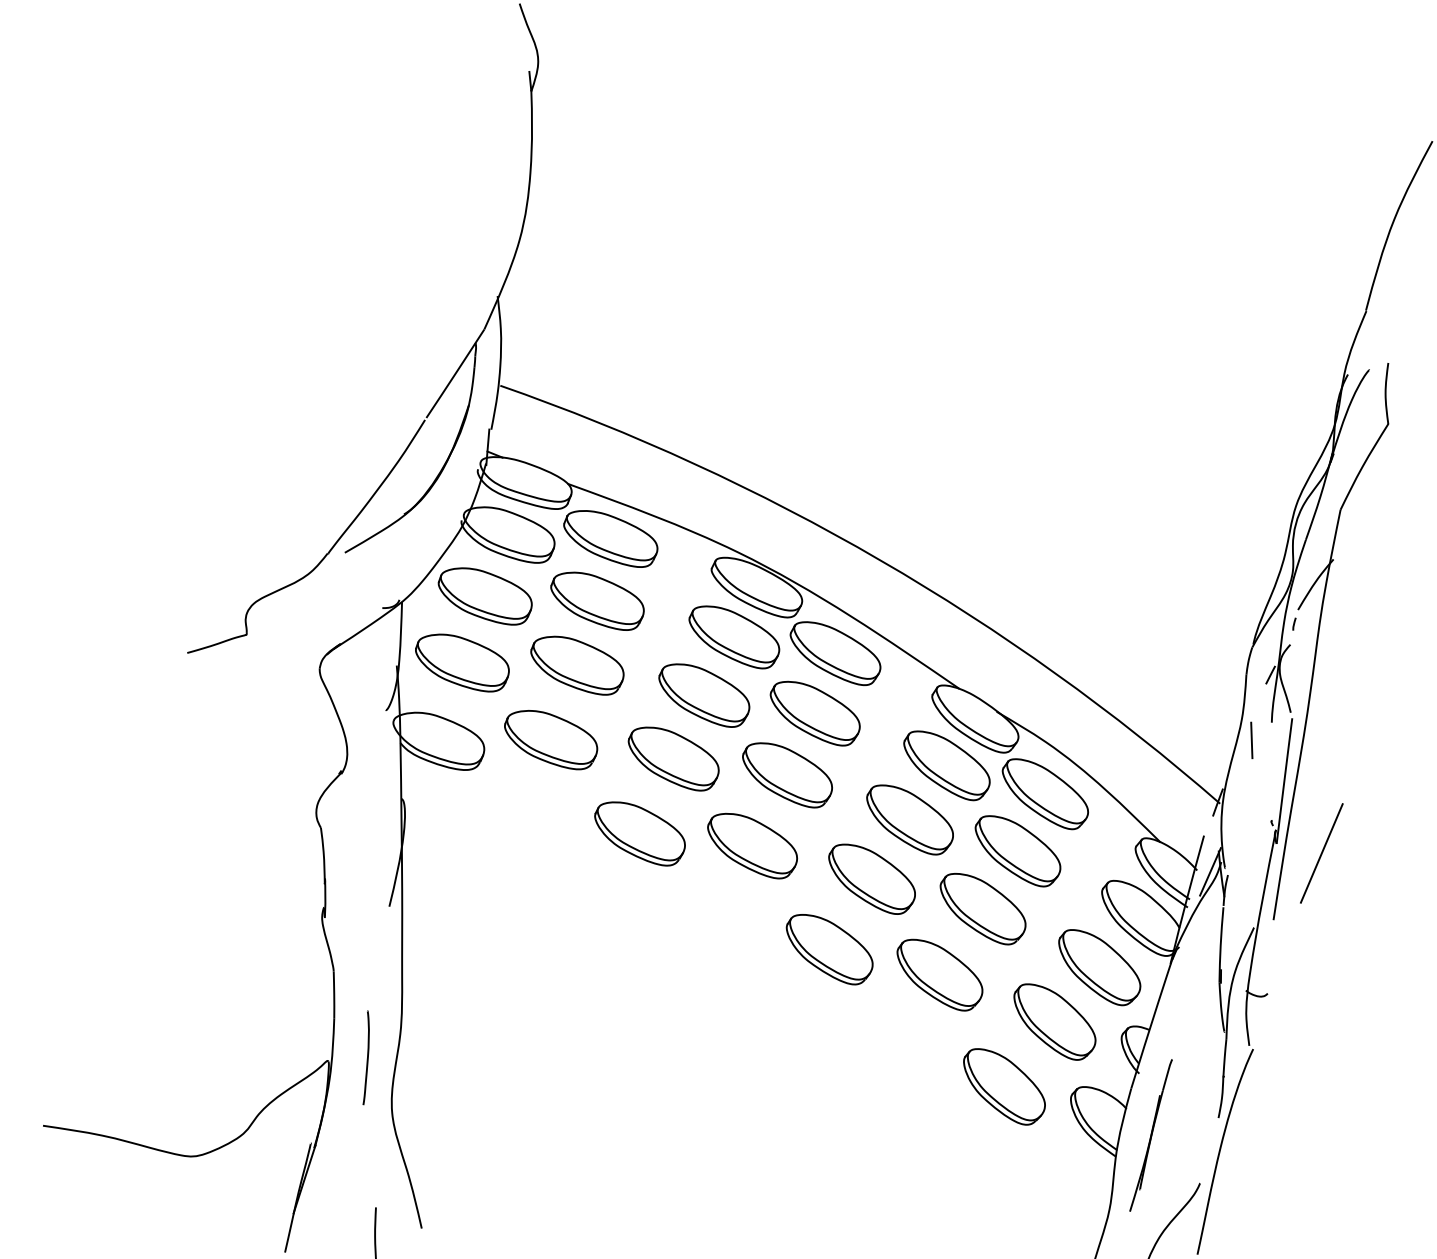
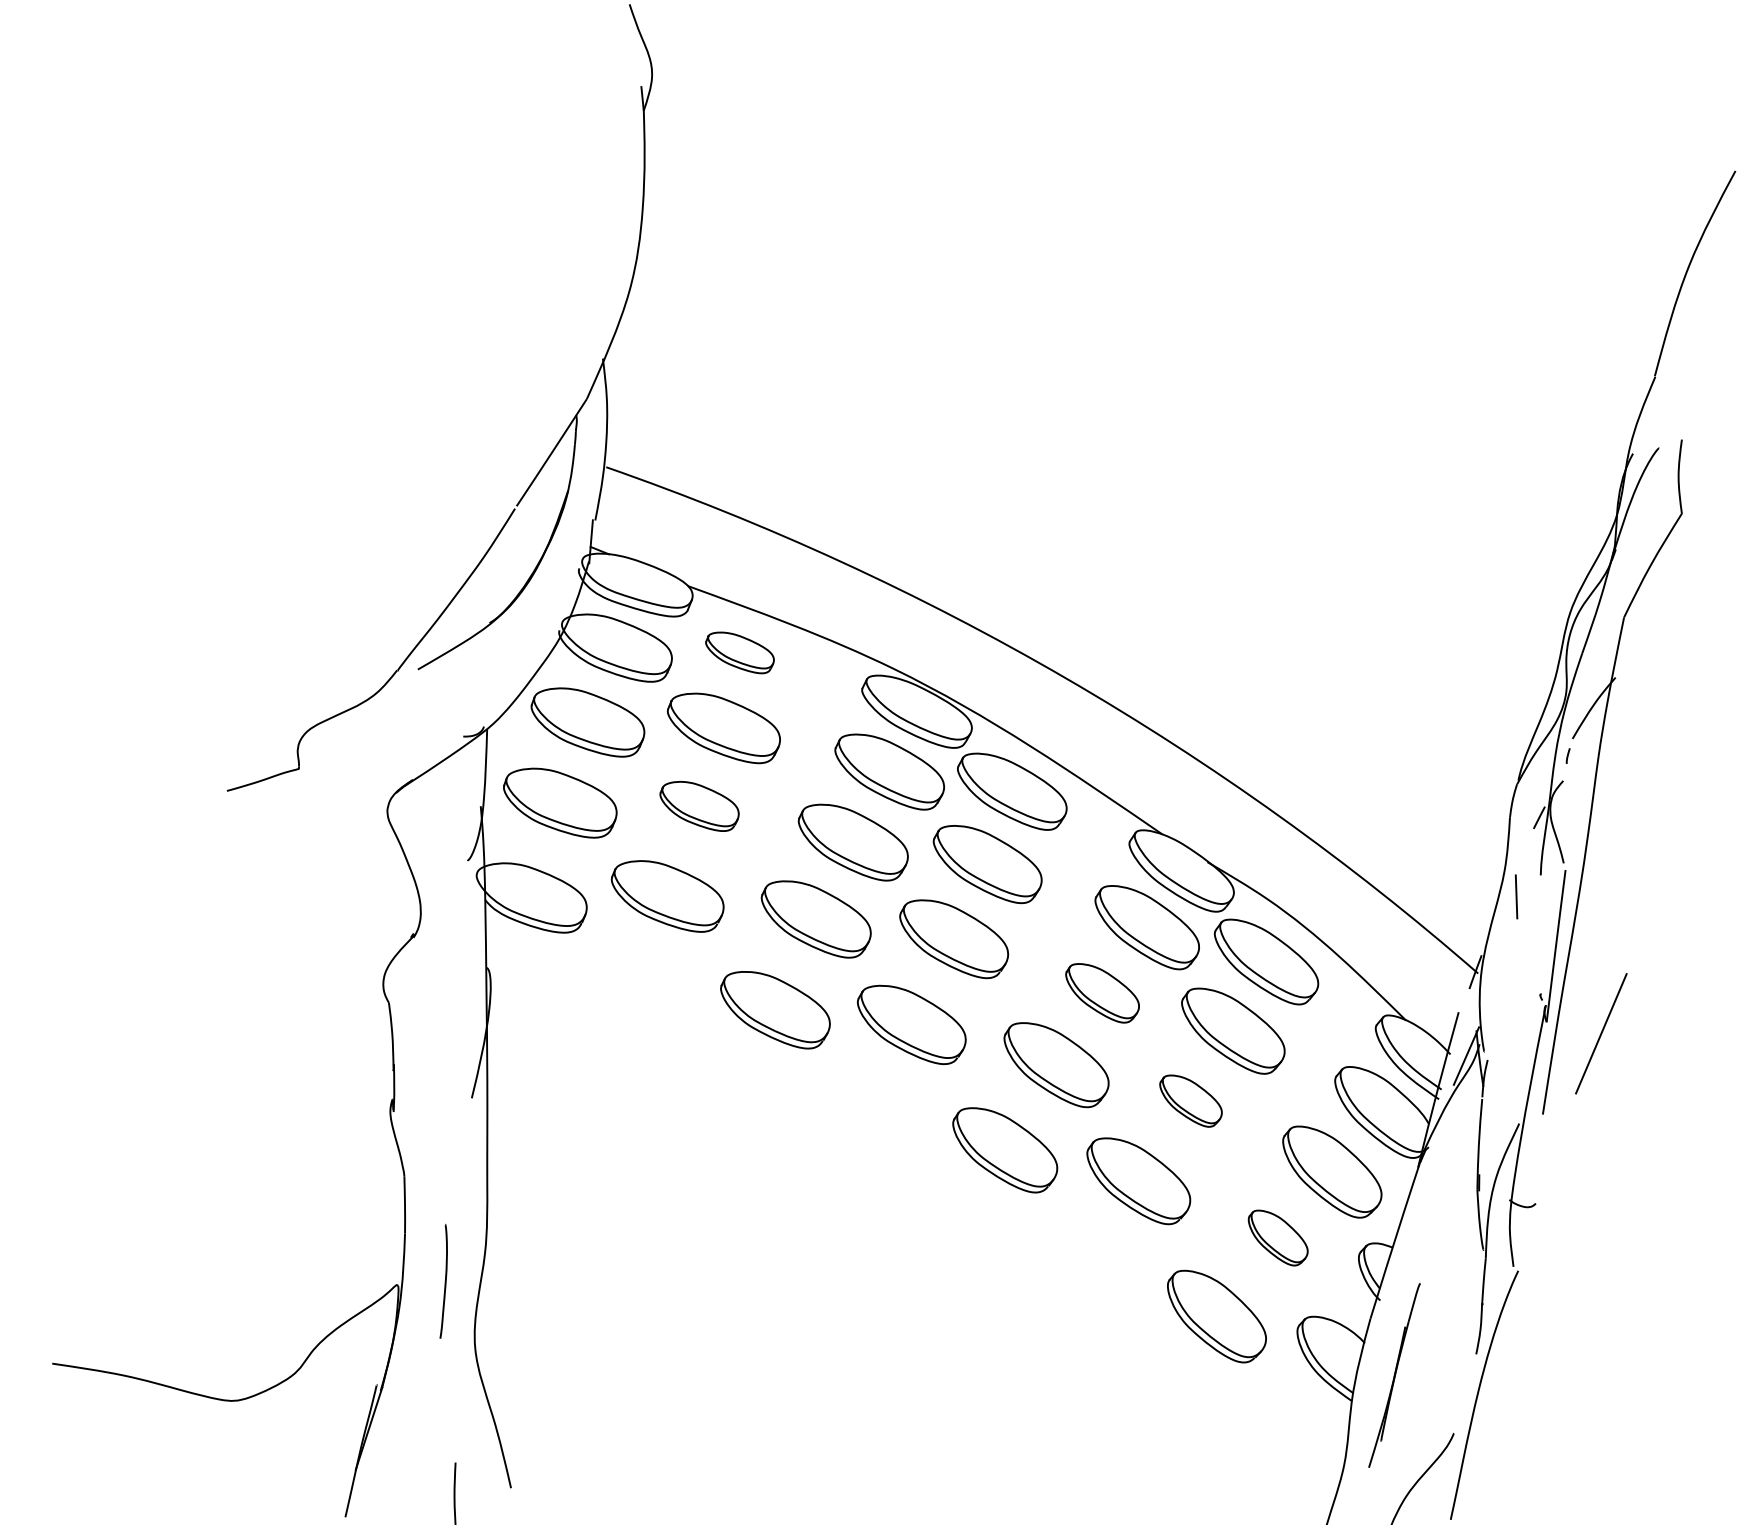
part: (610, 538) -> (739, 652), size x0.6
part: (577, 665) -> (699, 806), size x0.7
part: (910, 820) -> (1102, 993), size x0.7
part: (982, 908) -> (1190, 1100), size x0.6
part: (1055, 1021) -> (1278, 1237), size x0.6

